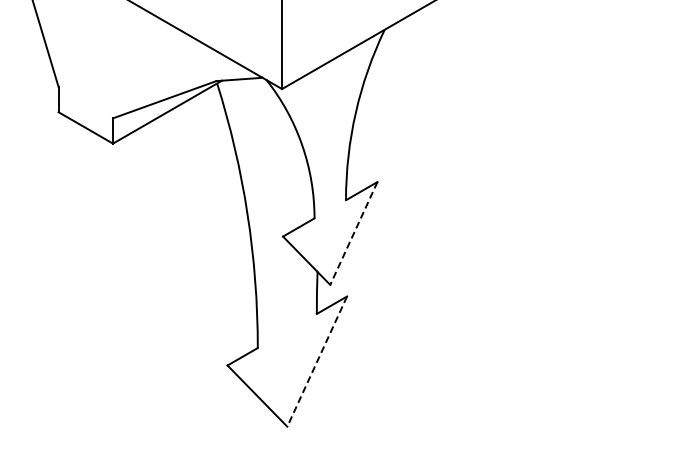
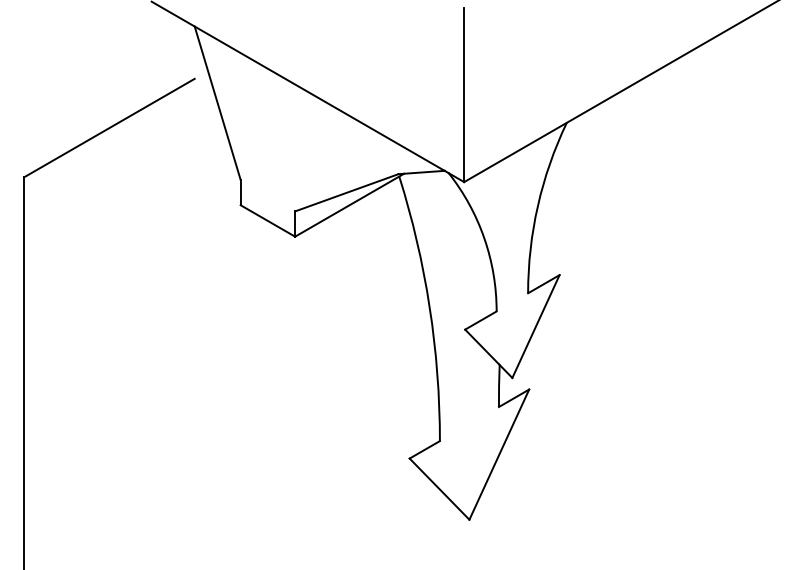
line: (353, 233) -> (535, 326), dashed -> solid
line: (317, 361) -> (499, 454), dashed -> solid

